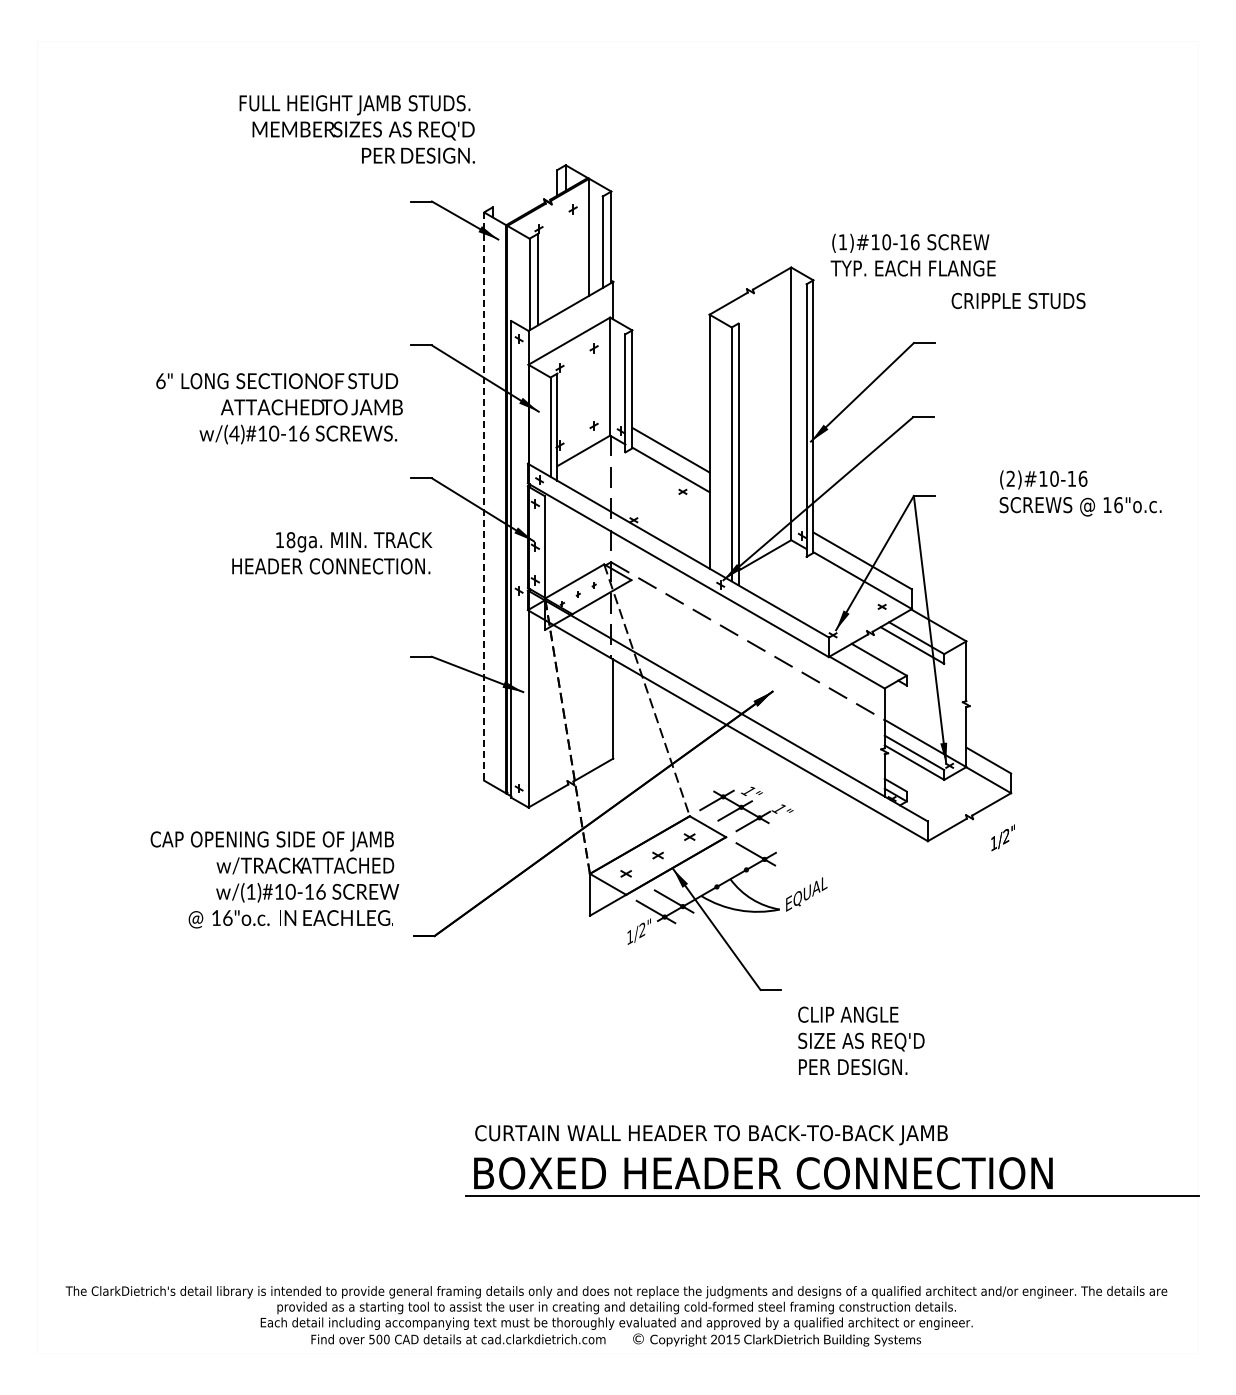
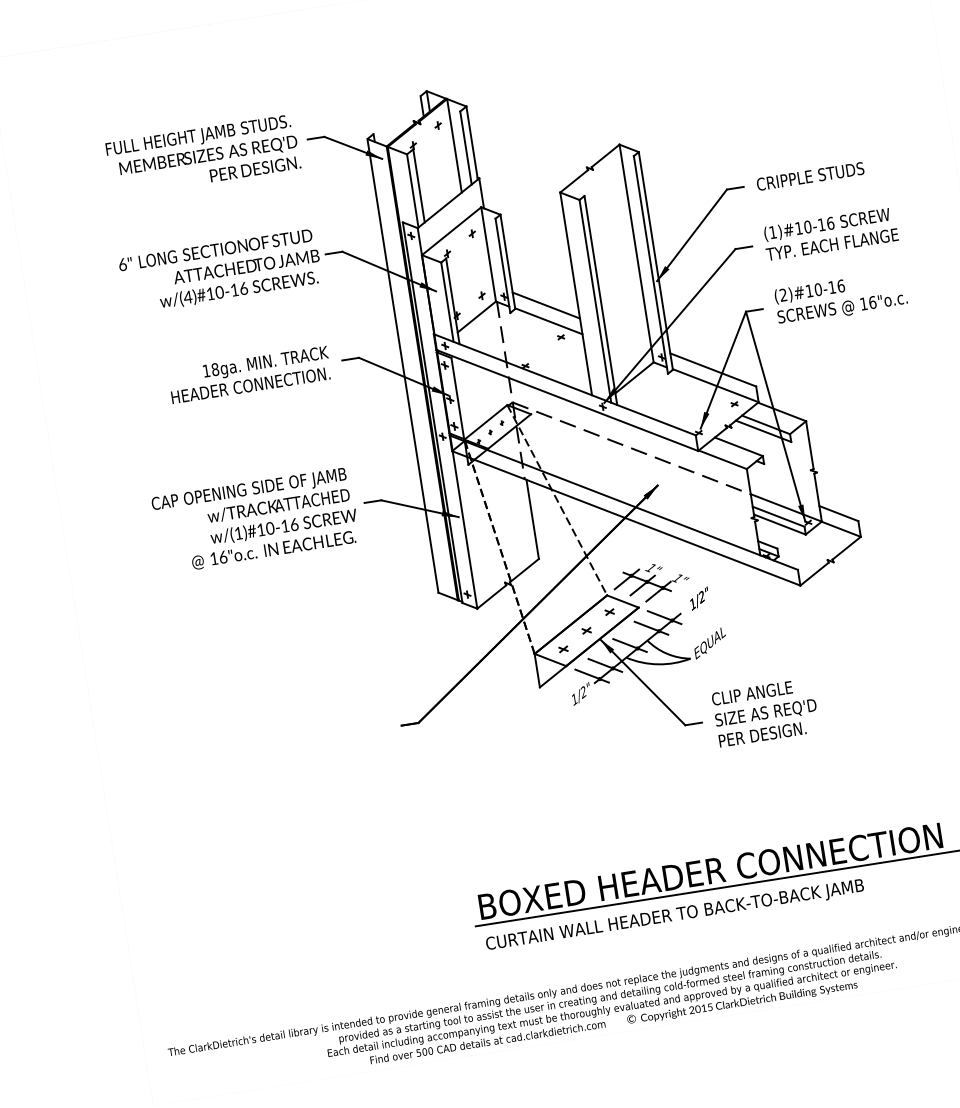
text: (356, 129) -> (202, 155), moved
text: (912, 254) -> (829, 233), moved
text: (1018, 300) -> (810, 176), moved
text: (279, 408) -> (220, 271), moved
text: (1080, 493) -> (840, 298), moved
line: (484, 497) -> (403, 366), dashed -> solid
text: (332, 553) -> (250, 375), moved
text: (1002, 837) -> (699, 598), moved
line: (737, 864) -> (651, 627), added
text: (274, 879) -> (255, 520), moved
line: (707, 881) -> (629, 645), added
text: (861, 1040) -> (765, 712), moved
text: (711, 1135) -> (675, 916), moved

